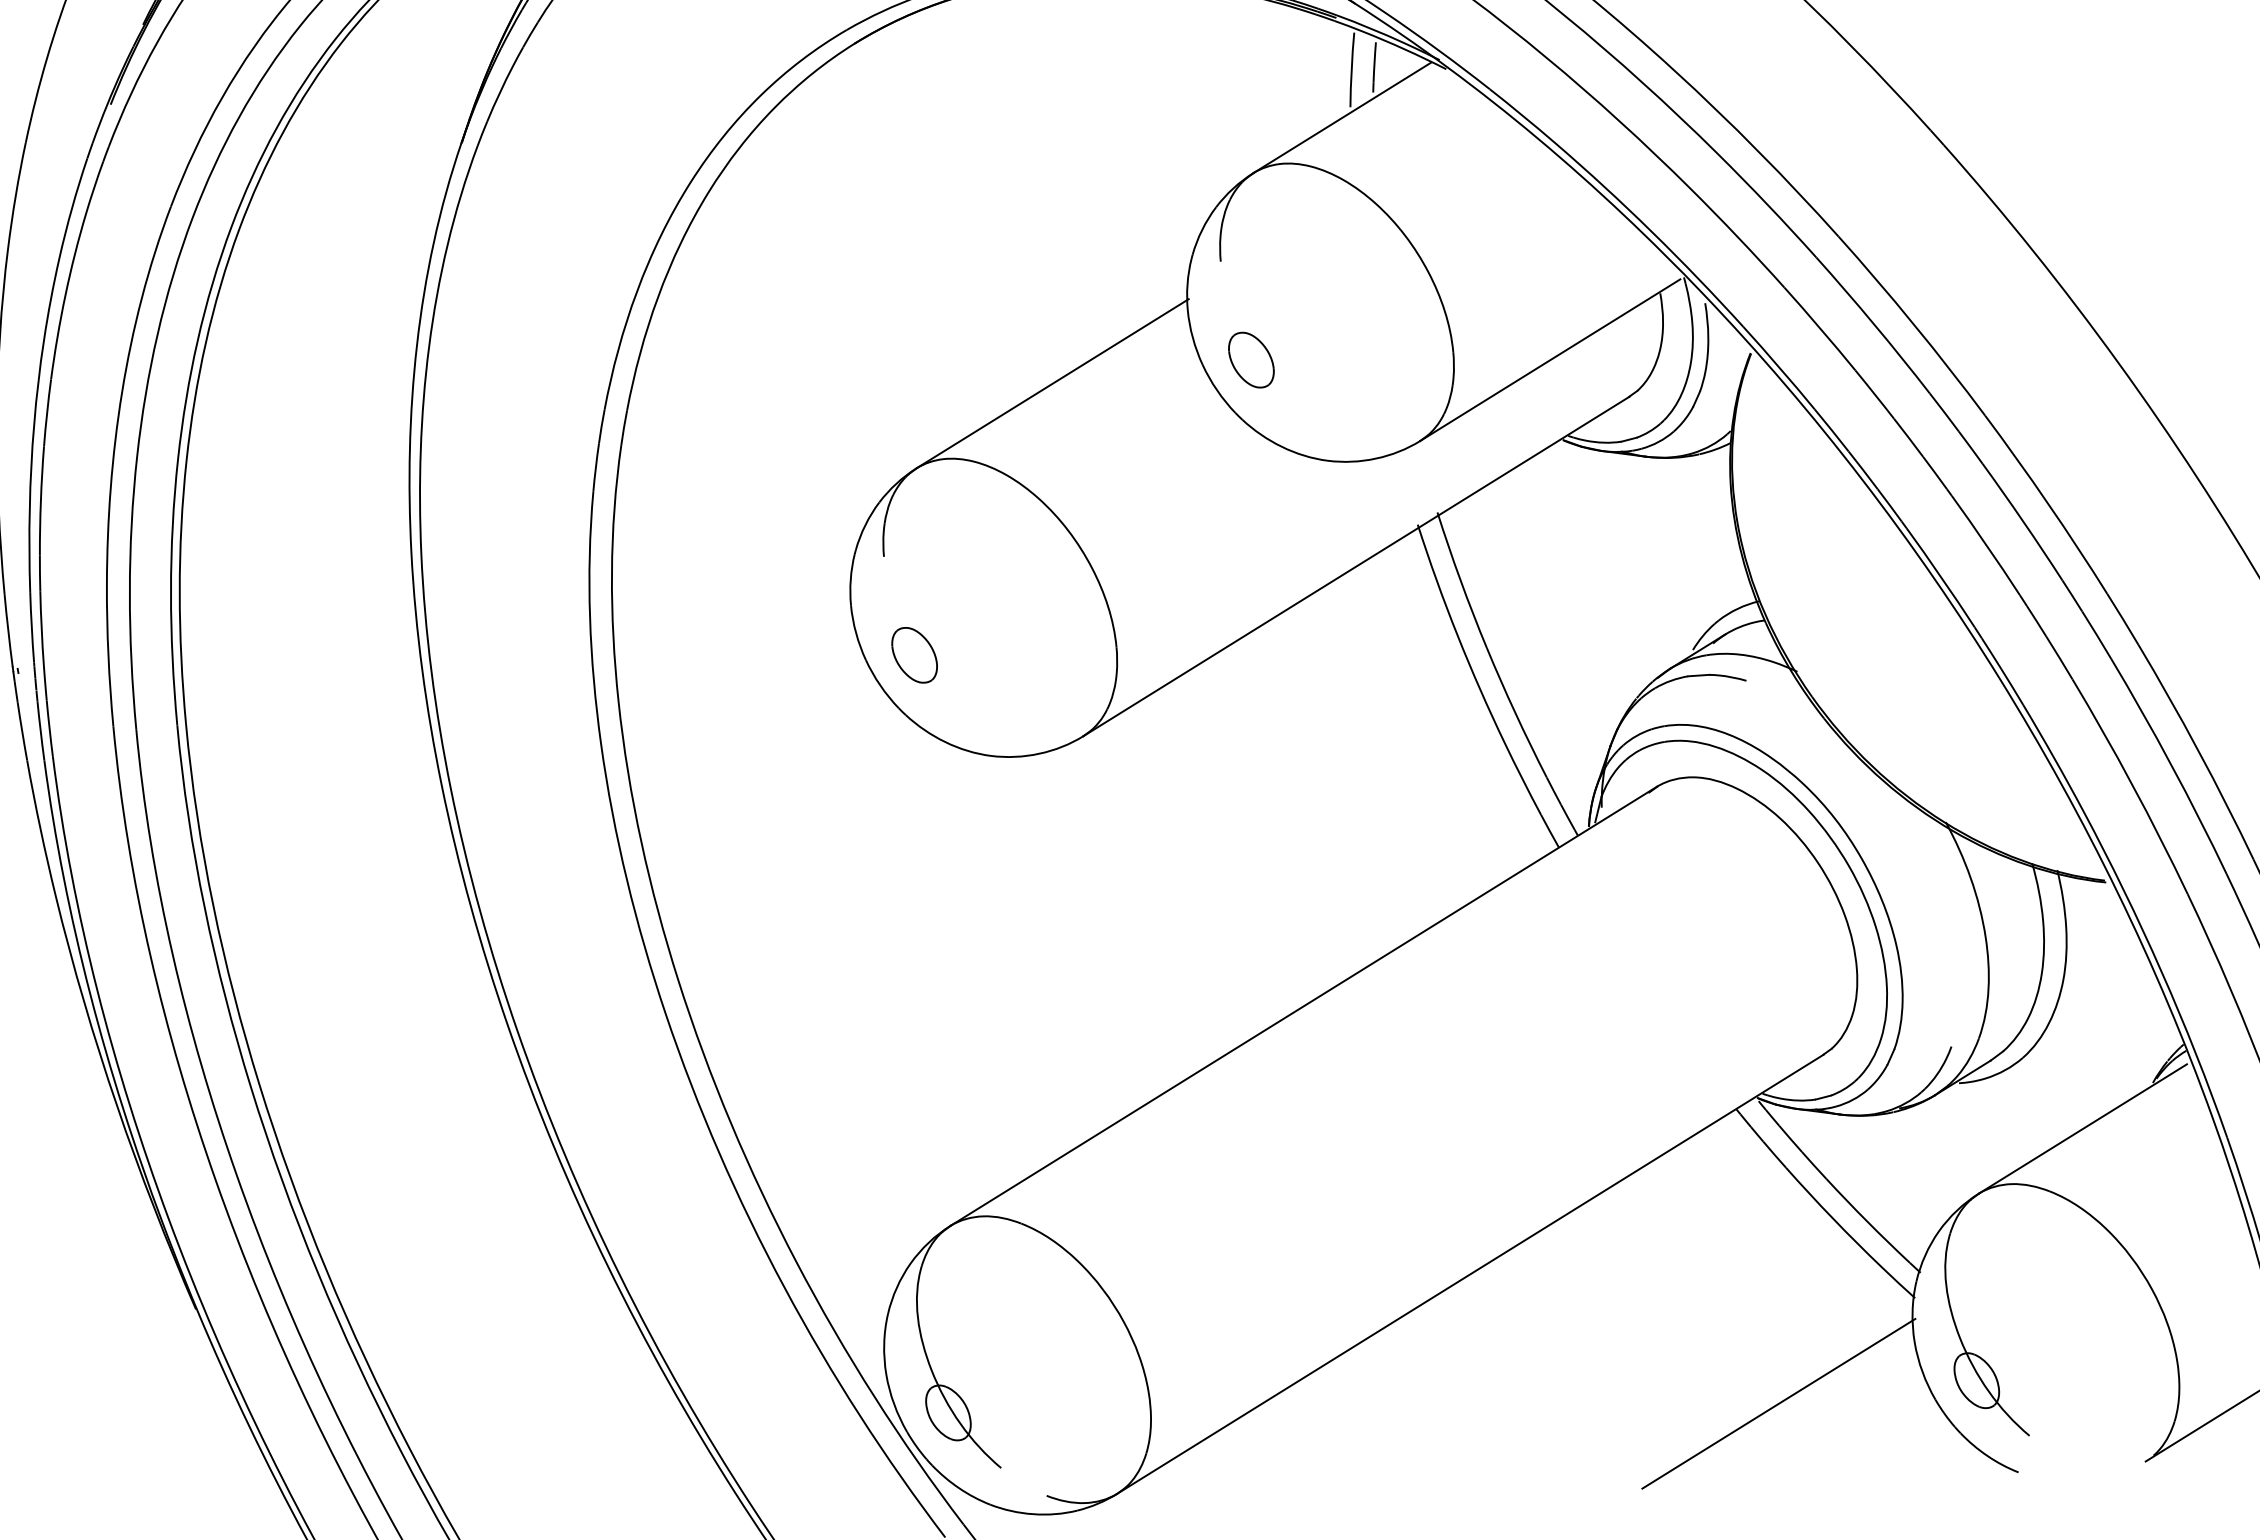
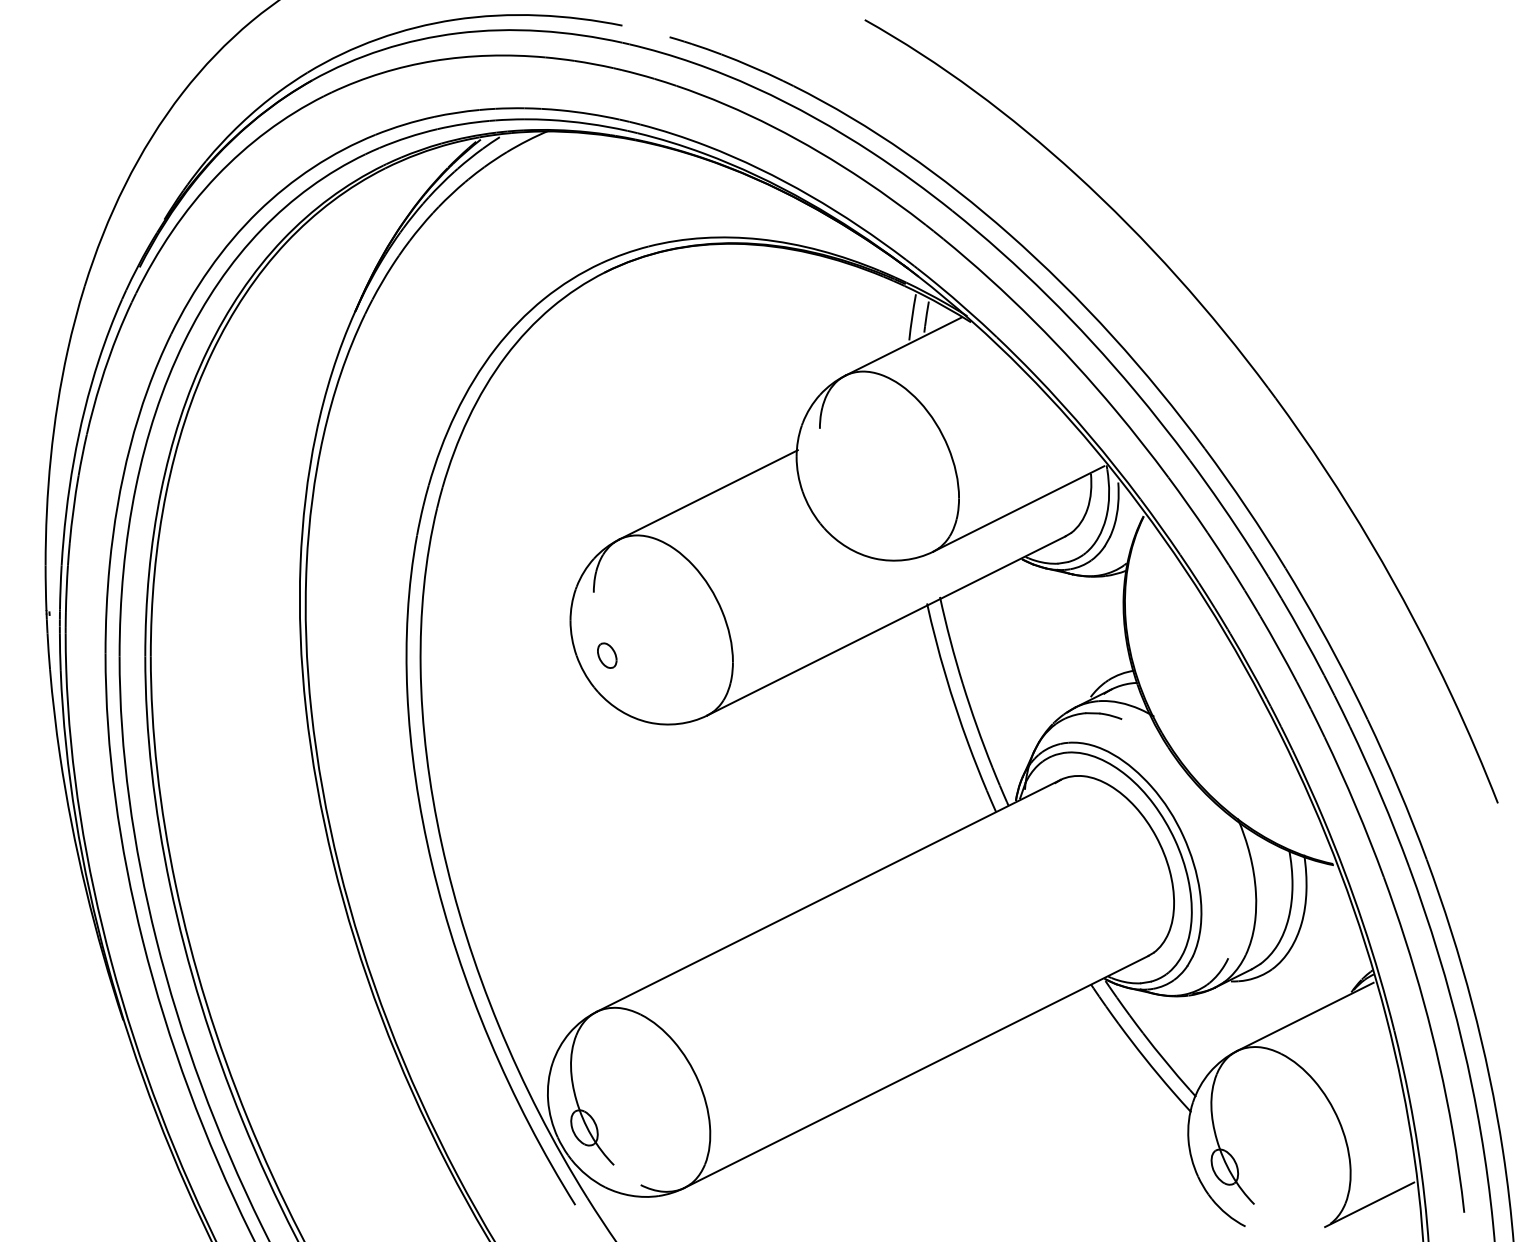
part: (1251, 359) -> (833, 491), removed
part: (915, 655) -> (607, 655), size x0.7
line: (1778, 1402) -> (1100, 1169), removed

